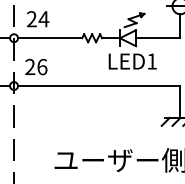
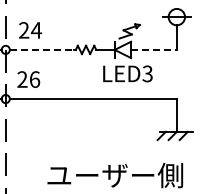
line: (48, 37) -> (41, 49), solid -> dashed
line: (158, 37) -> (154, 49), solid -> dashed
text: (151, 61) -> (147, 73), LED1 -> LED3

